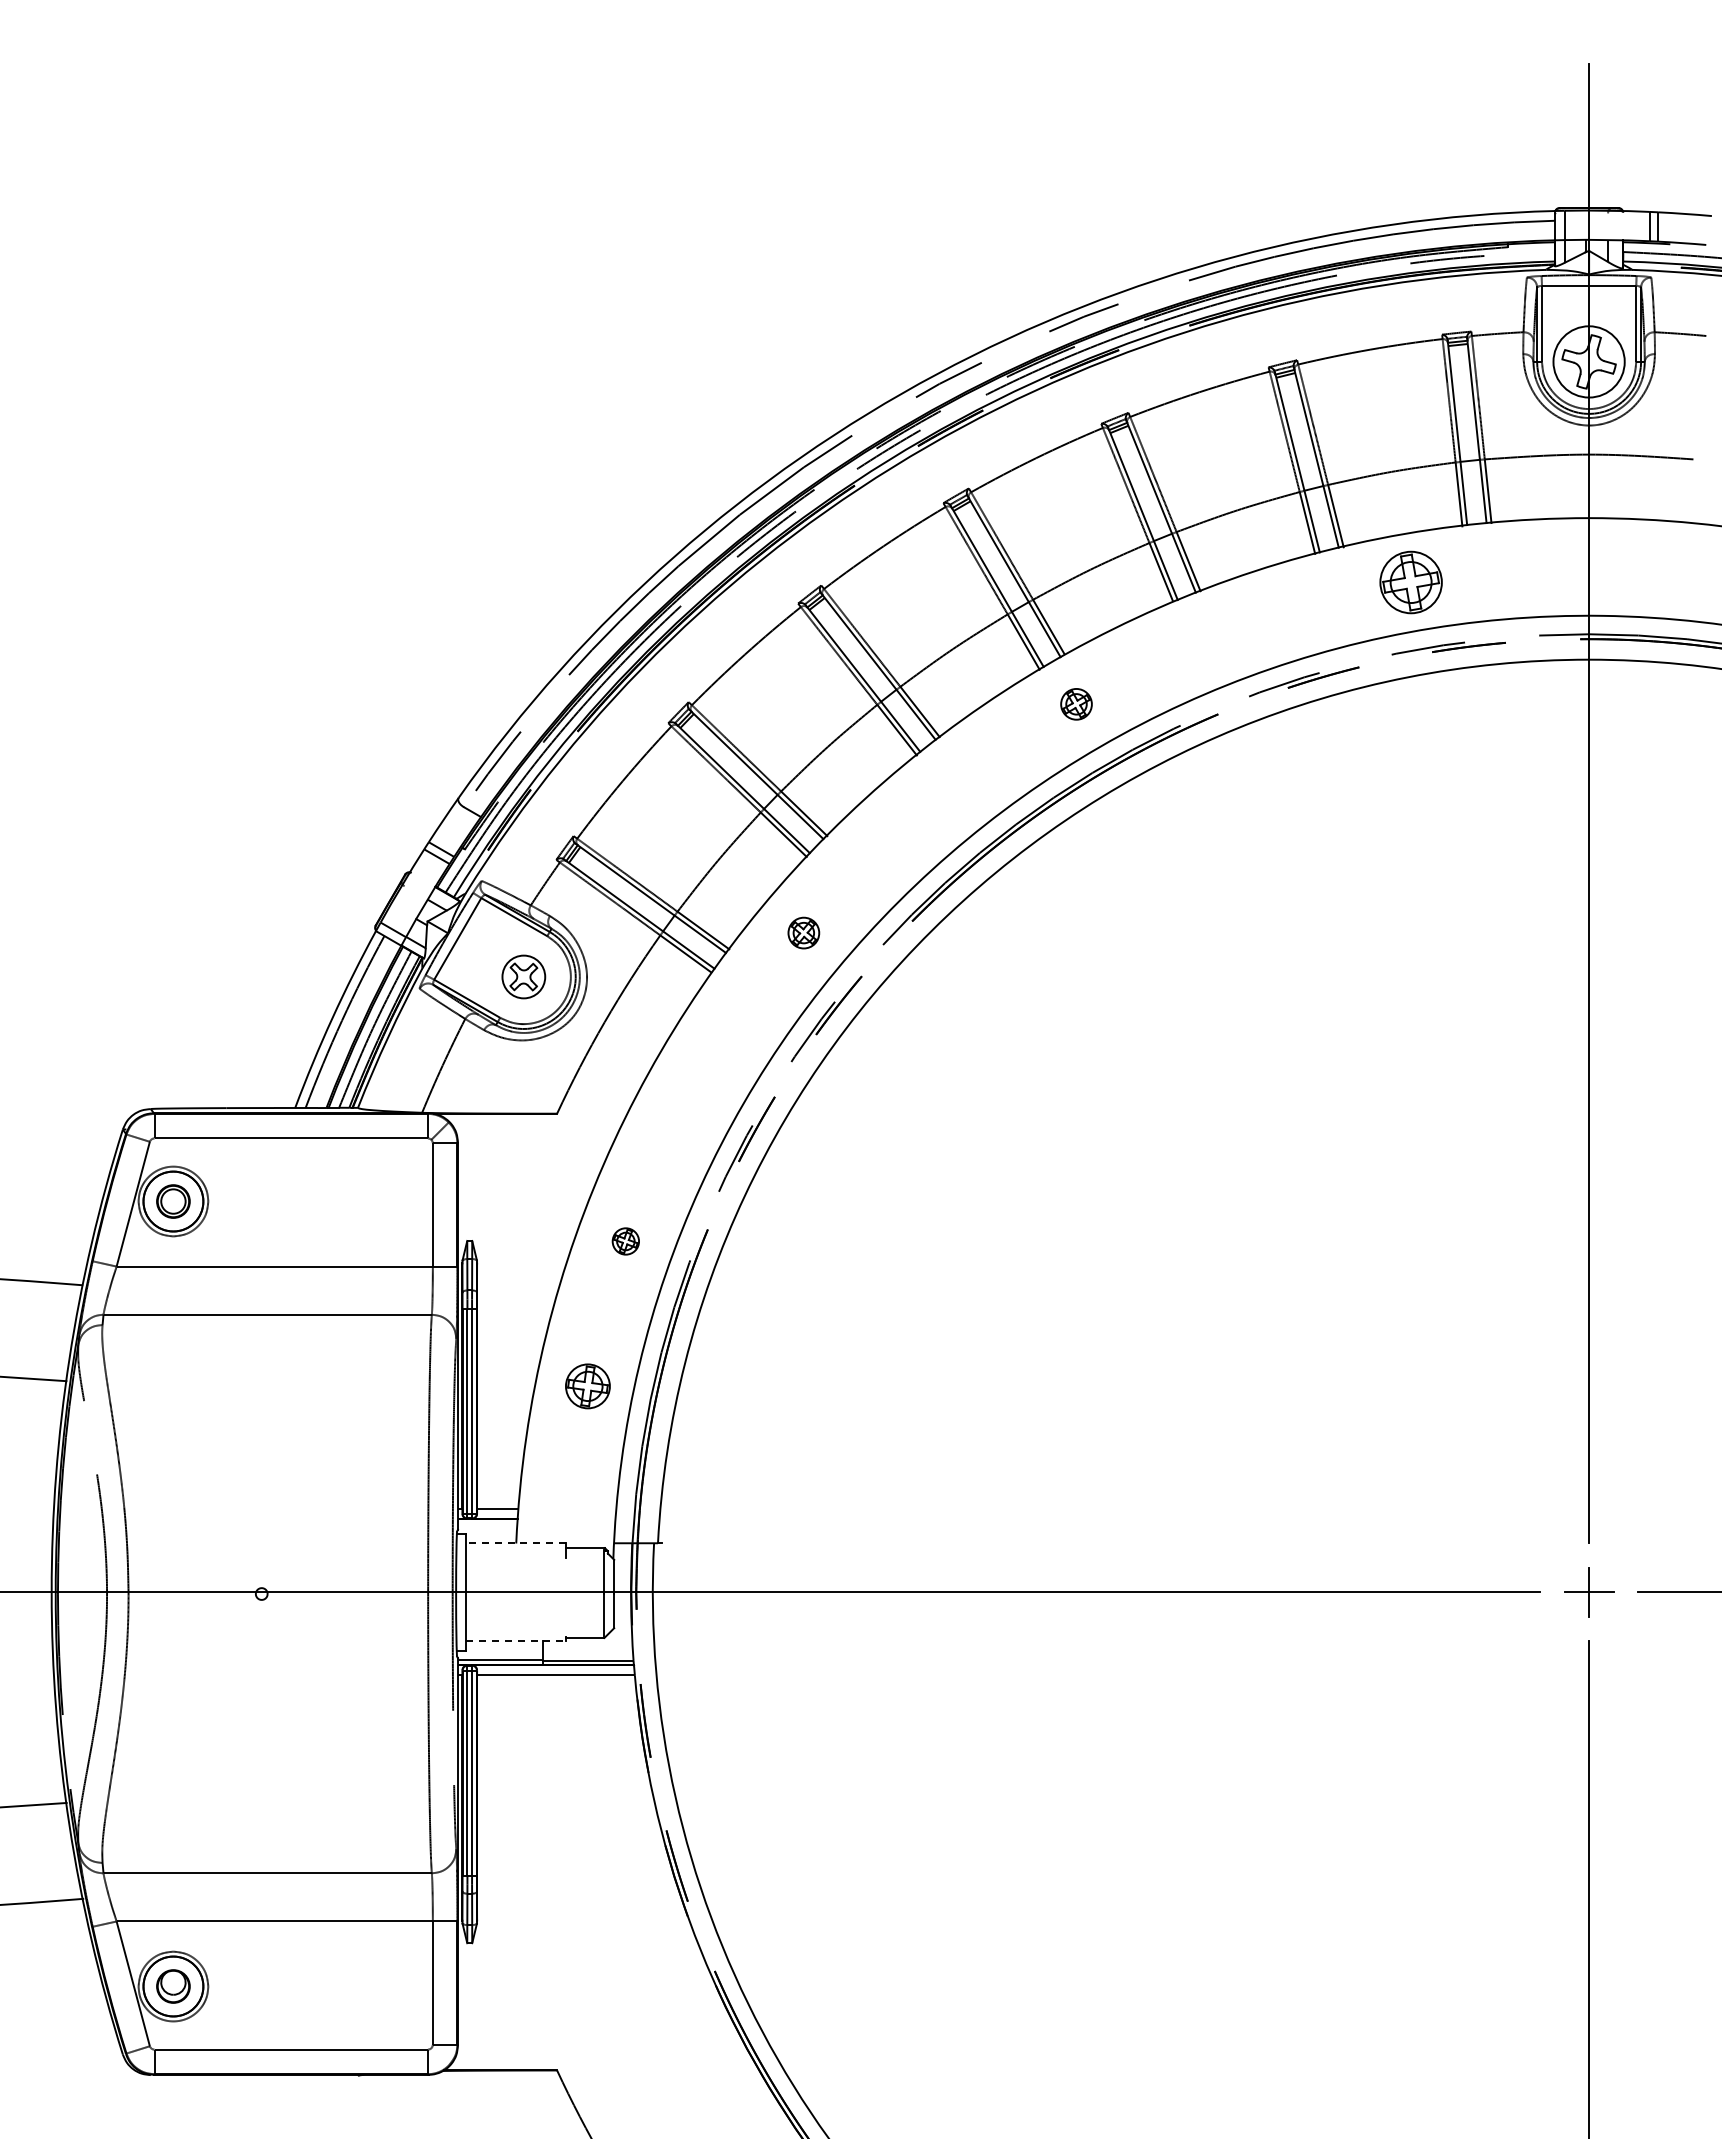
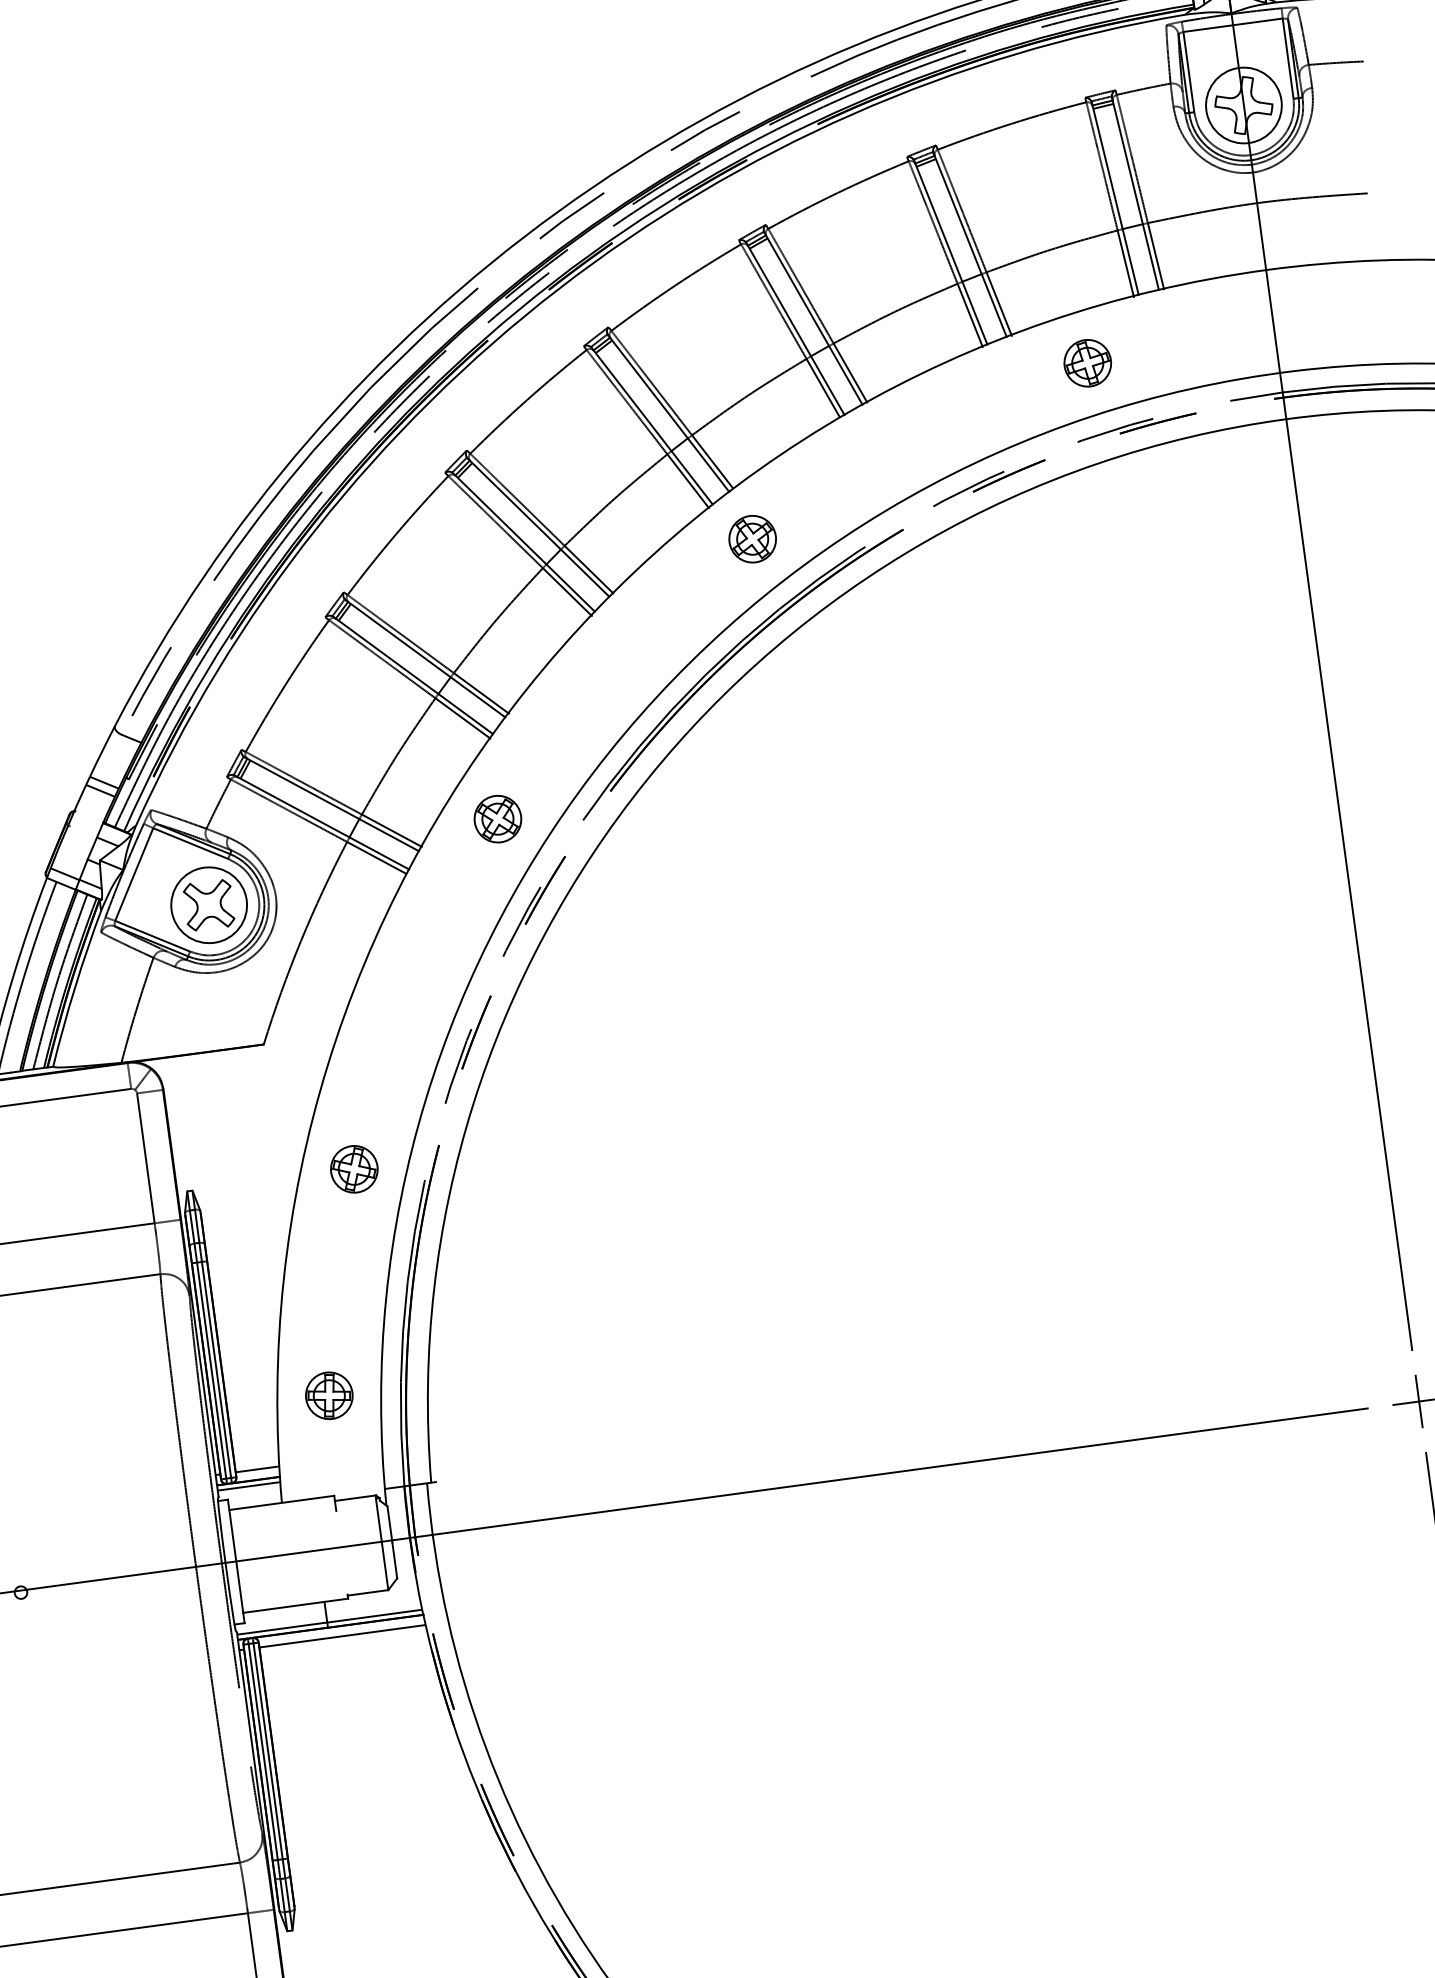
part: (1410, 582) -> (1087, 363), size x0.71
part: (1076, 704) -> (752, 539), size x1.43
part: (803, 932) -> (497, 818), size x1.43
part: (523, 976) -> (208, 904), size x1.67
part: (625, 1241) -> (354, 1169), size x1.67
part: (587, 1386) -> (328, 1395), moved
line: (487, 1523) -> (248, 1486), added
line: (516, 1543) -> (282, 1503), dashed -> solid
line: (516, 1640) -> (296, 1605), dashed -> solid

